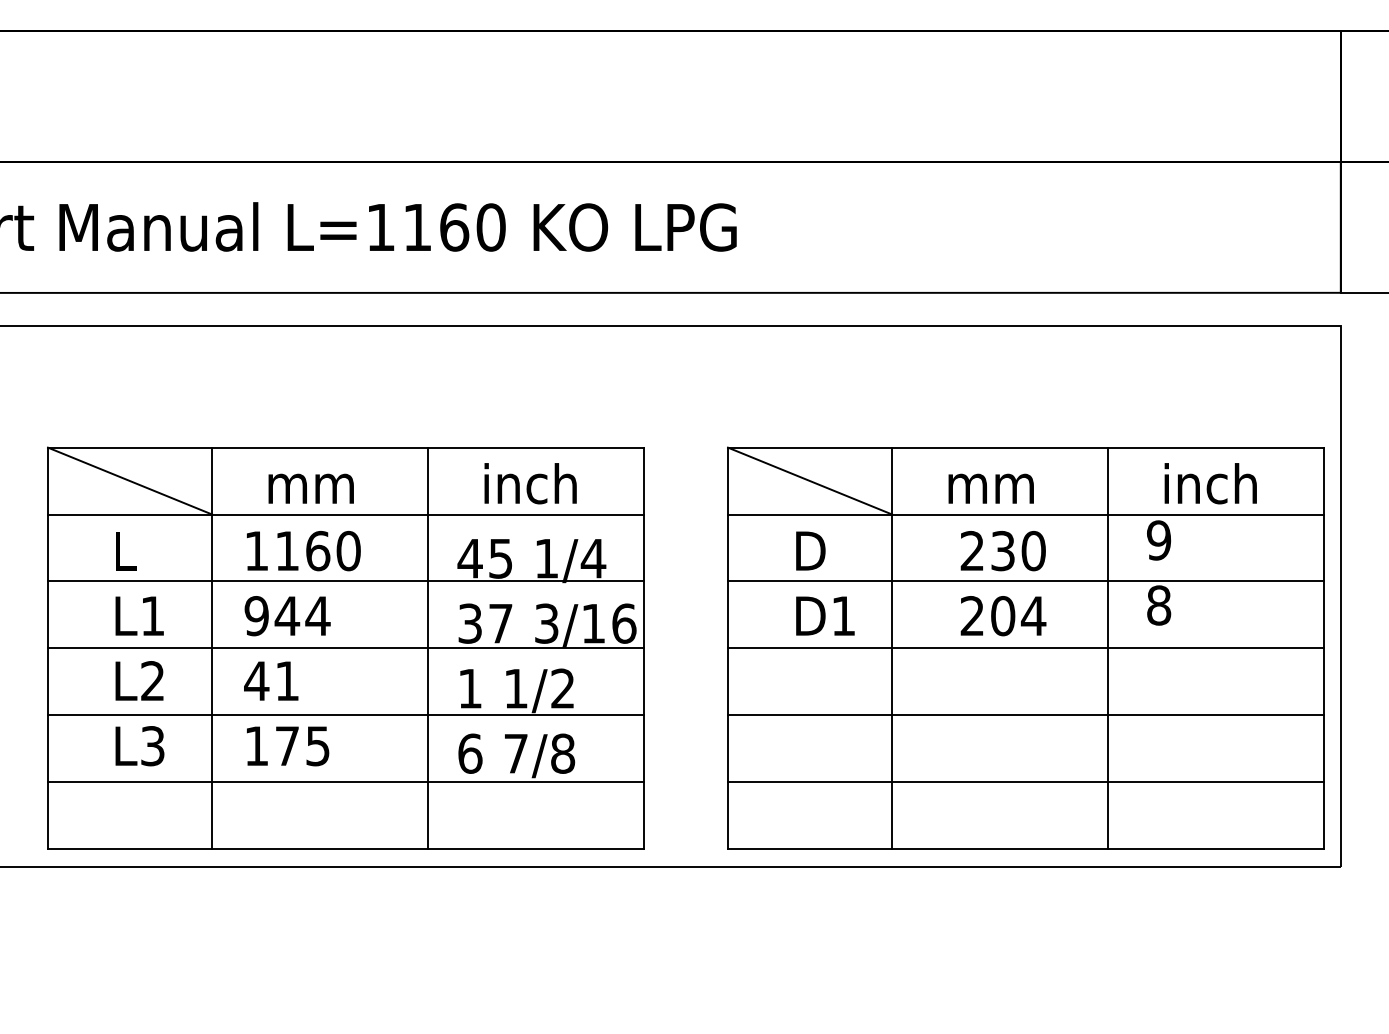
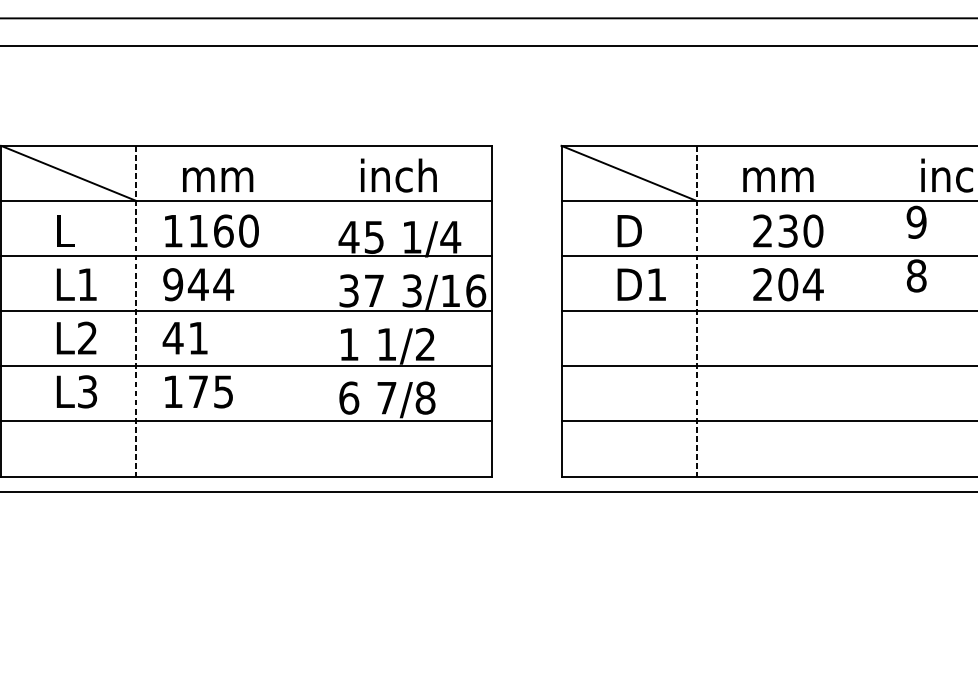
line: (427, 647) -> (313, 310), removed
line: (1107, 647) -> (874, 310), removed
line: (212, 648) -> (136, 311), solid -> dashed
line: (892, 648) -> (697, 311), solid -> dashed

